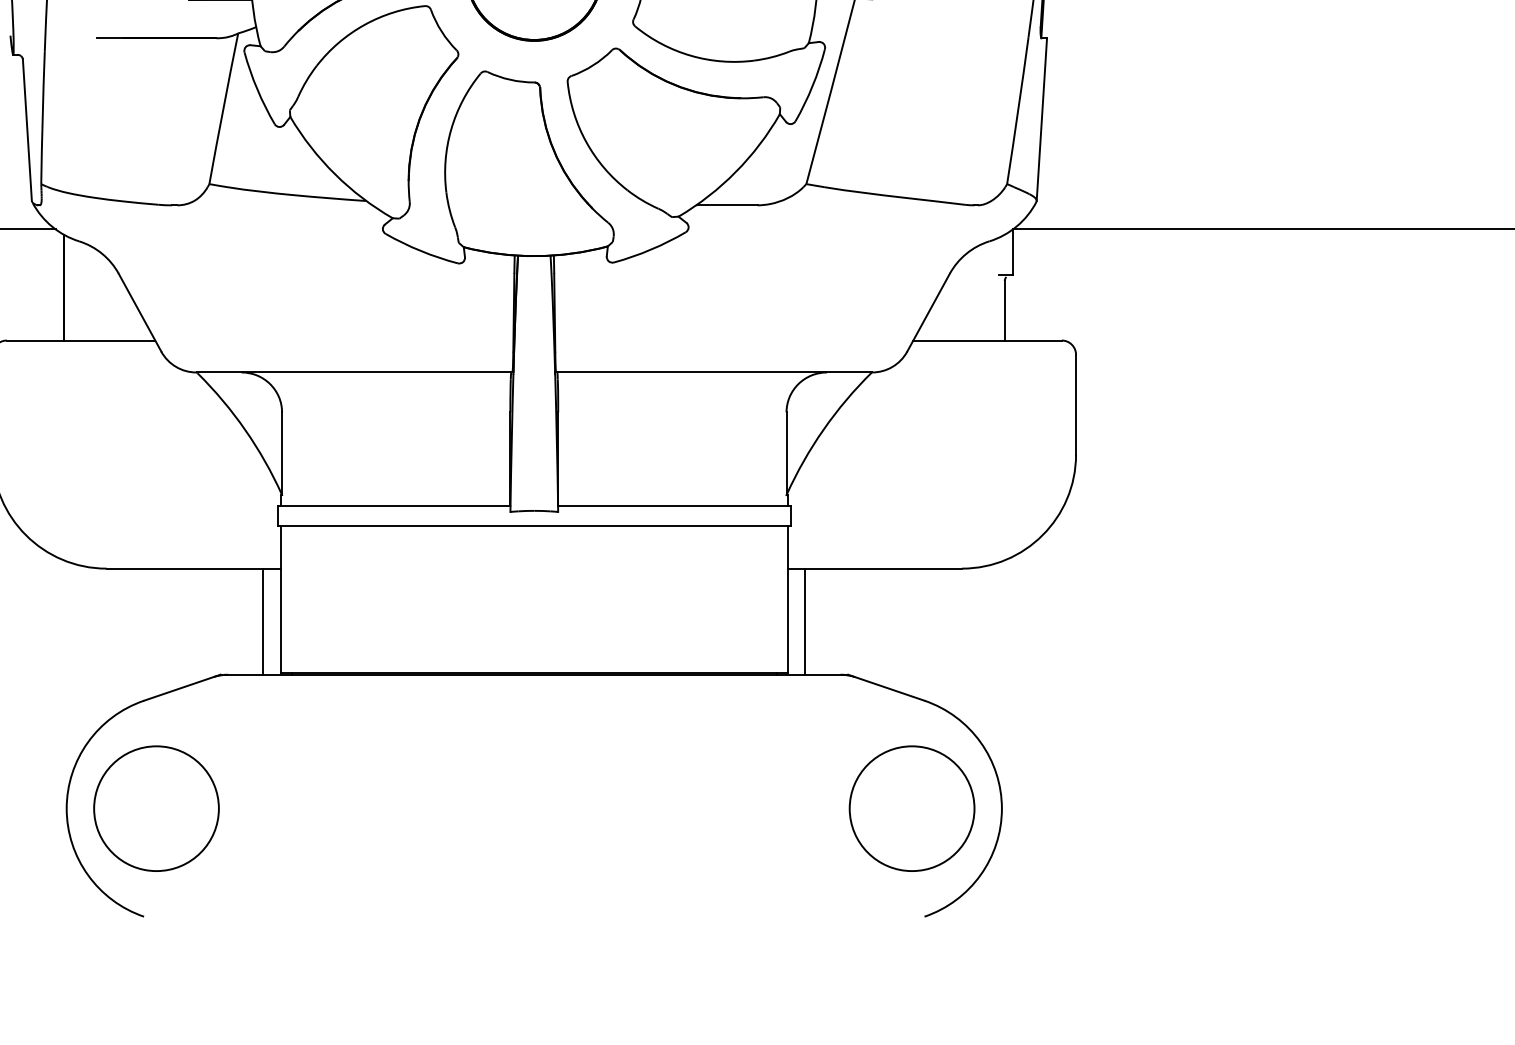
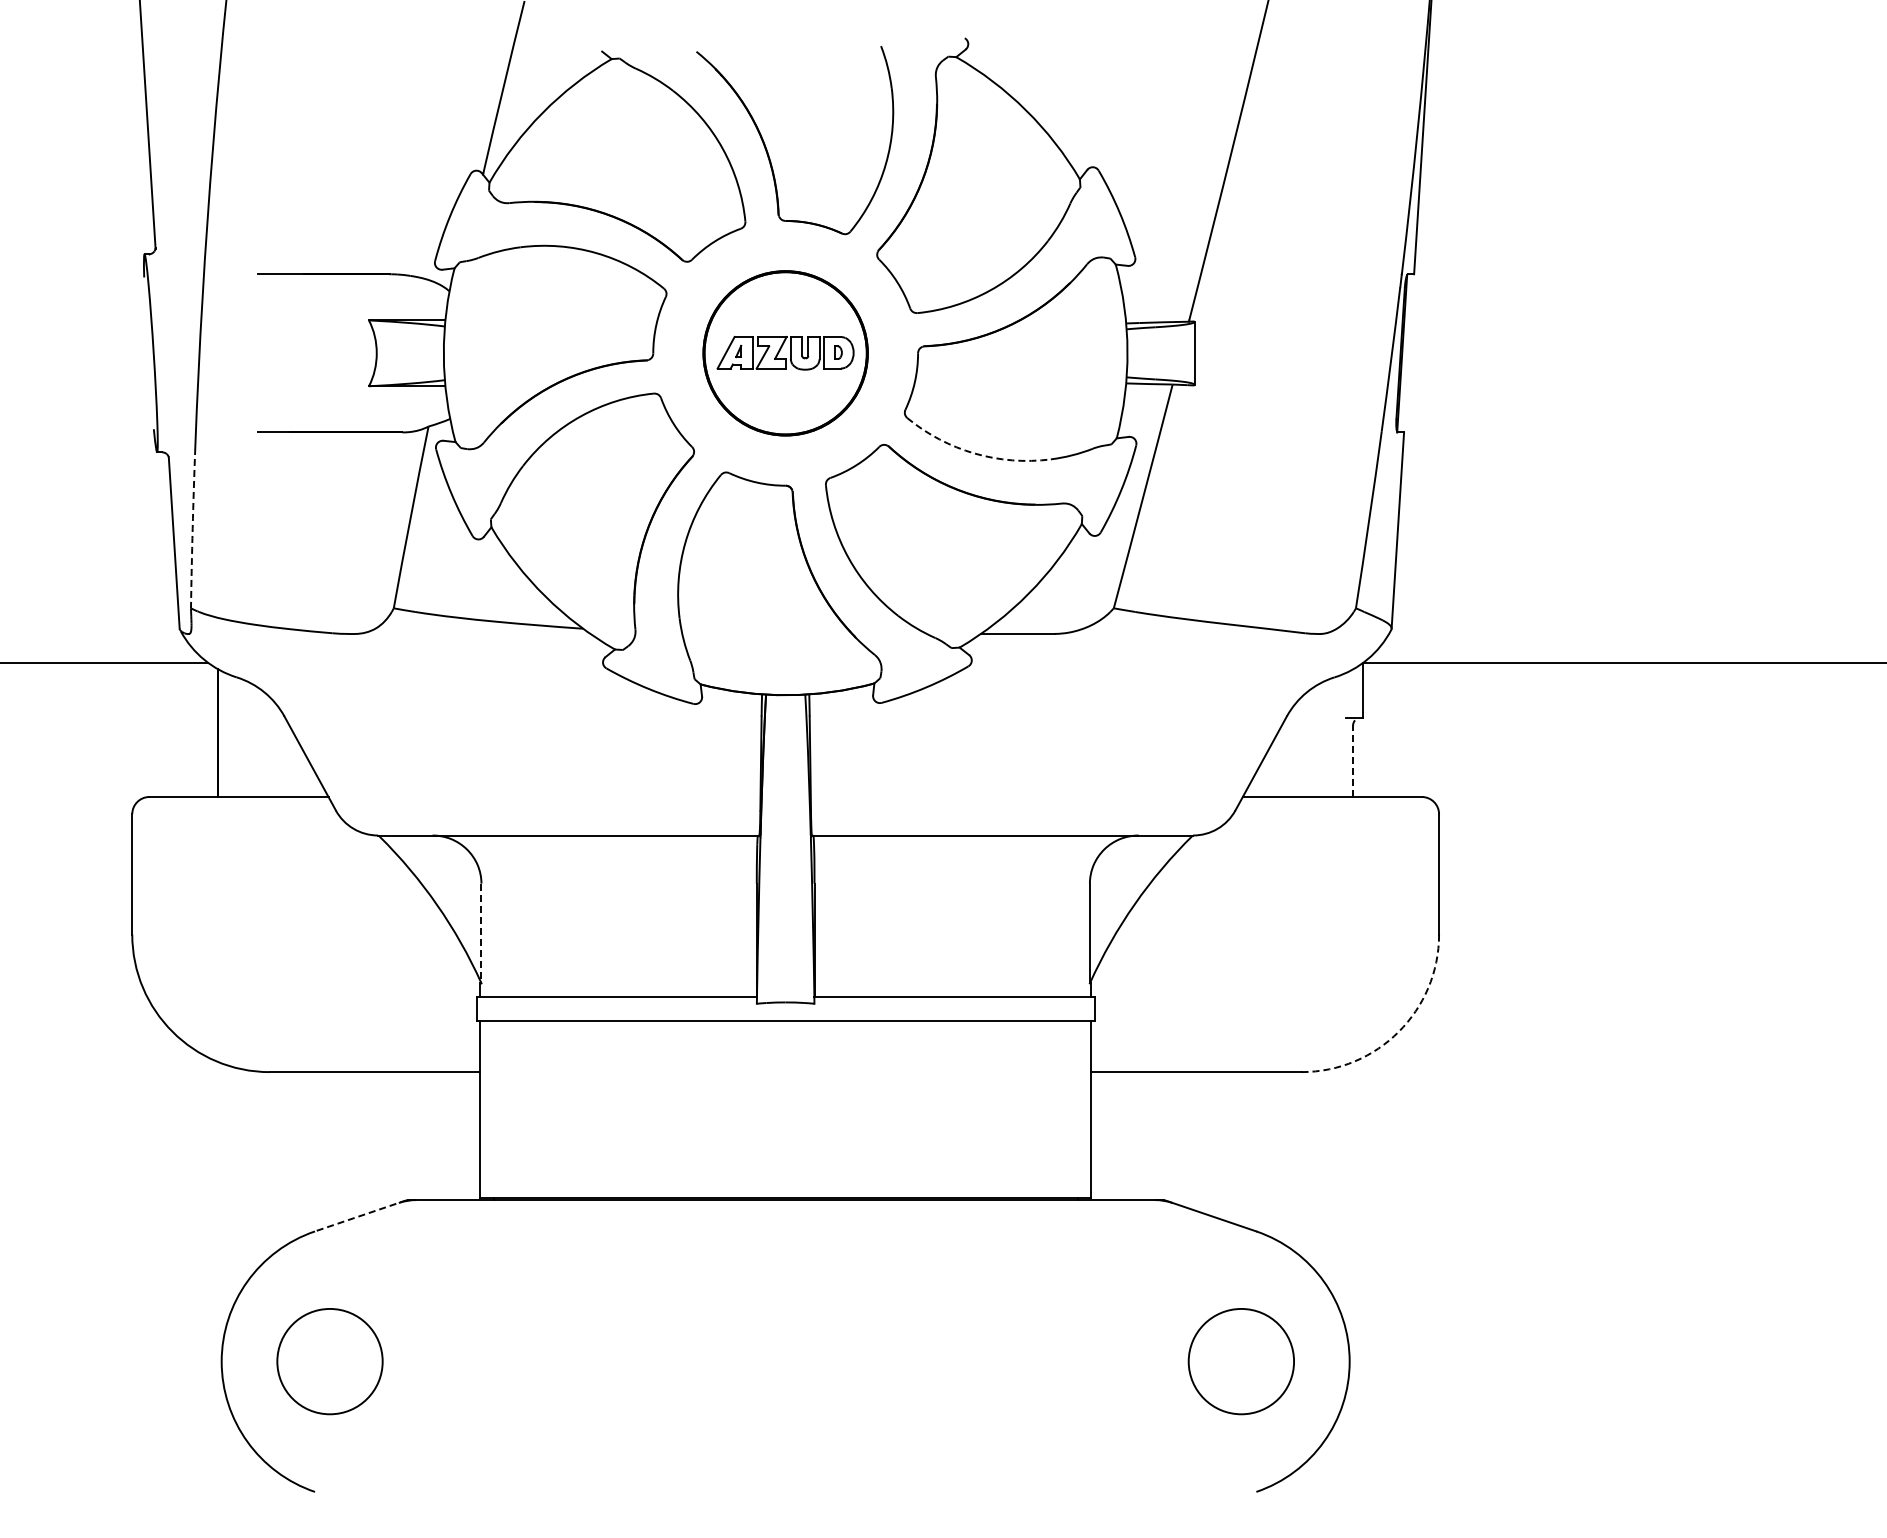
arc: (690, 55) -> (974, 453), solid -> dashed
arc: (42, 117) -> (192, 528), solid -> dashed
line: (1005, 311) -> (1353, 761), solid -> dashed
line: (282, 453) -> (481, 933), solid -> dashed
arc: (1042, 534) -> (1398, 1031), solid -> dashed
line: (263, 622) -> (458, 1136), removed
line: (805, 622) -> (1112, 1136), removed
line: (181, 687) -> (360, 1215), solid -> dashed
circle: (156, 808) -> (329, 1361), size x0.7
circle: (912, 808) -> (1241, 1361), size x0.7

